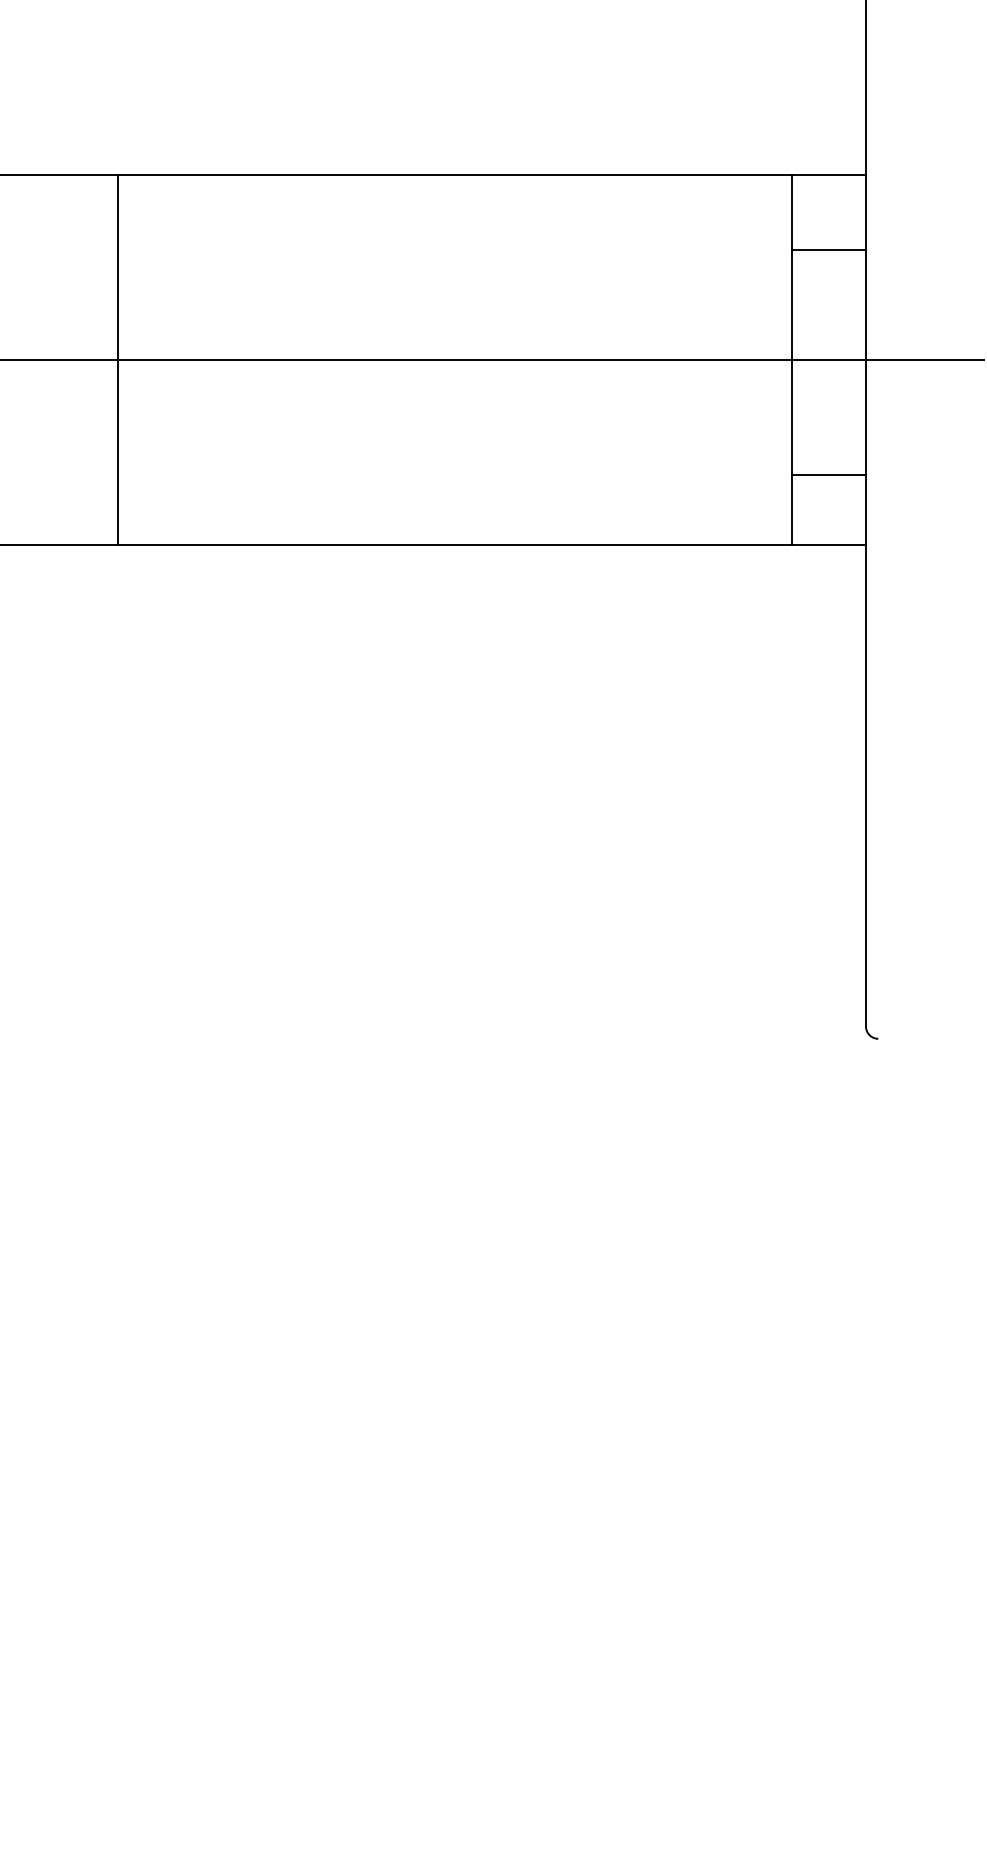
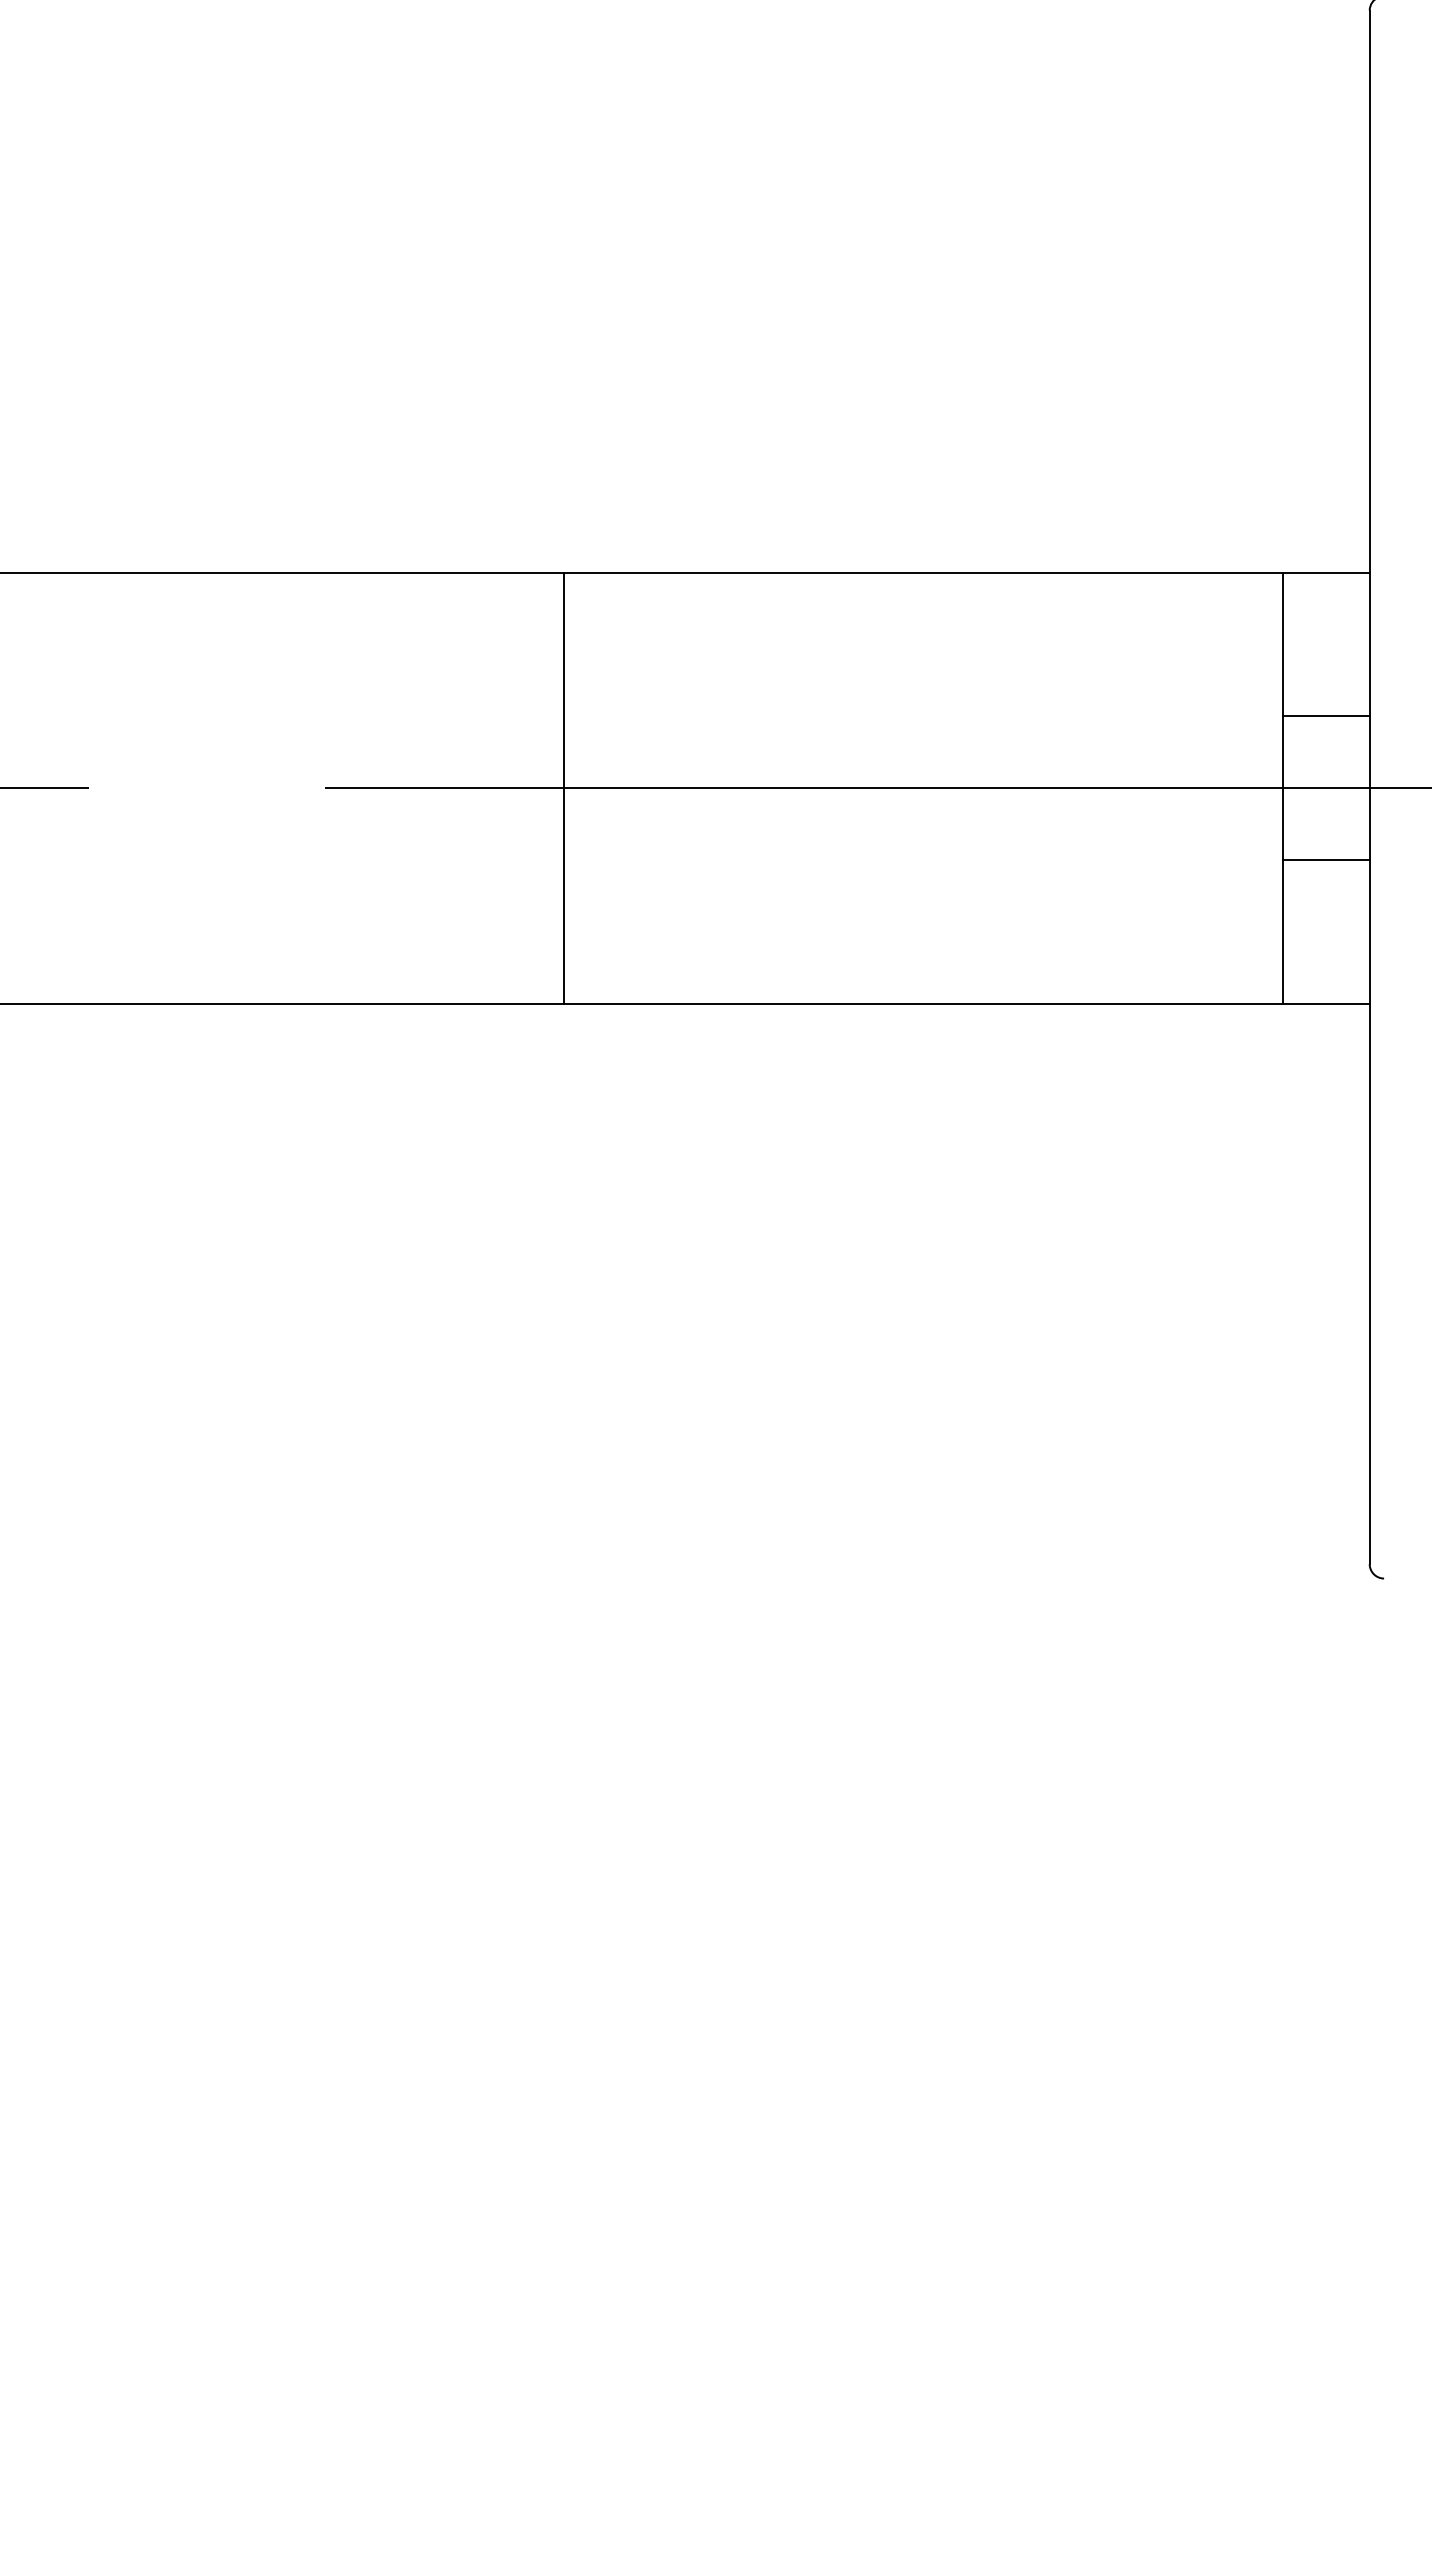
line: (828, 250) -> (1326, 716), moved
line: (118, 360) -> (564, 788), moved
line: (828, 475) -> (1326, 860), moved

